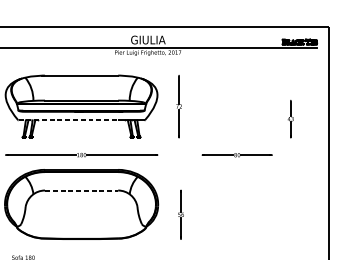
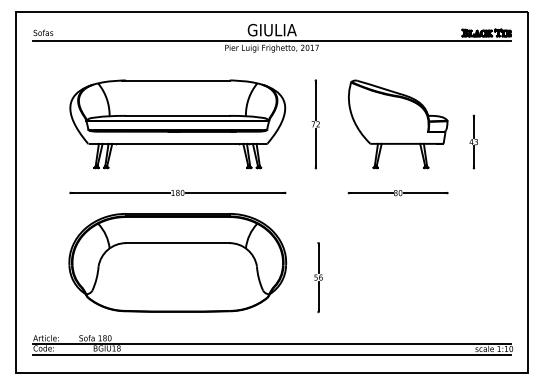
part: (237, 106) -> (398, 124), added
line: (68, 120) -> (159, 143), dashed -> solid
line: (81, 190) -> (177, 243), dashed -> solid

